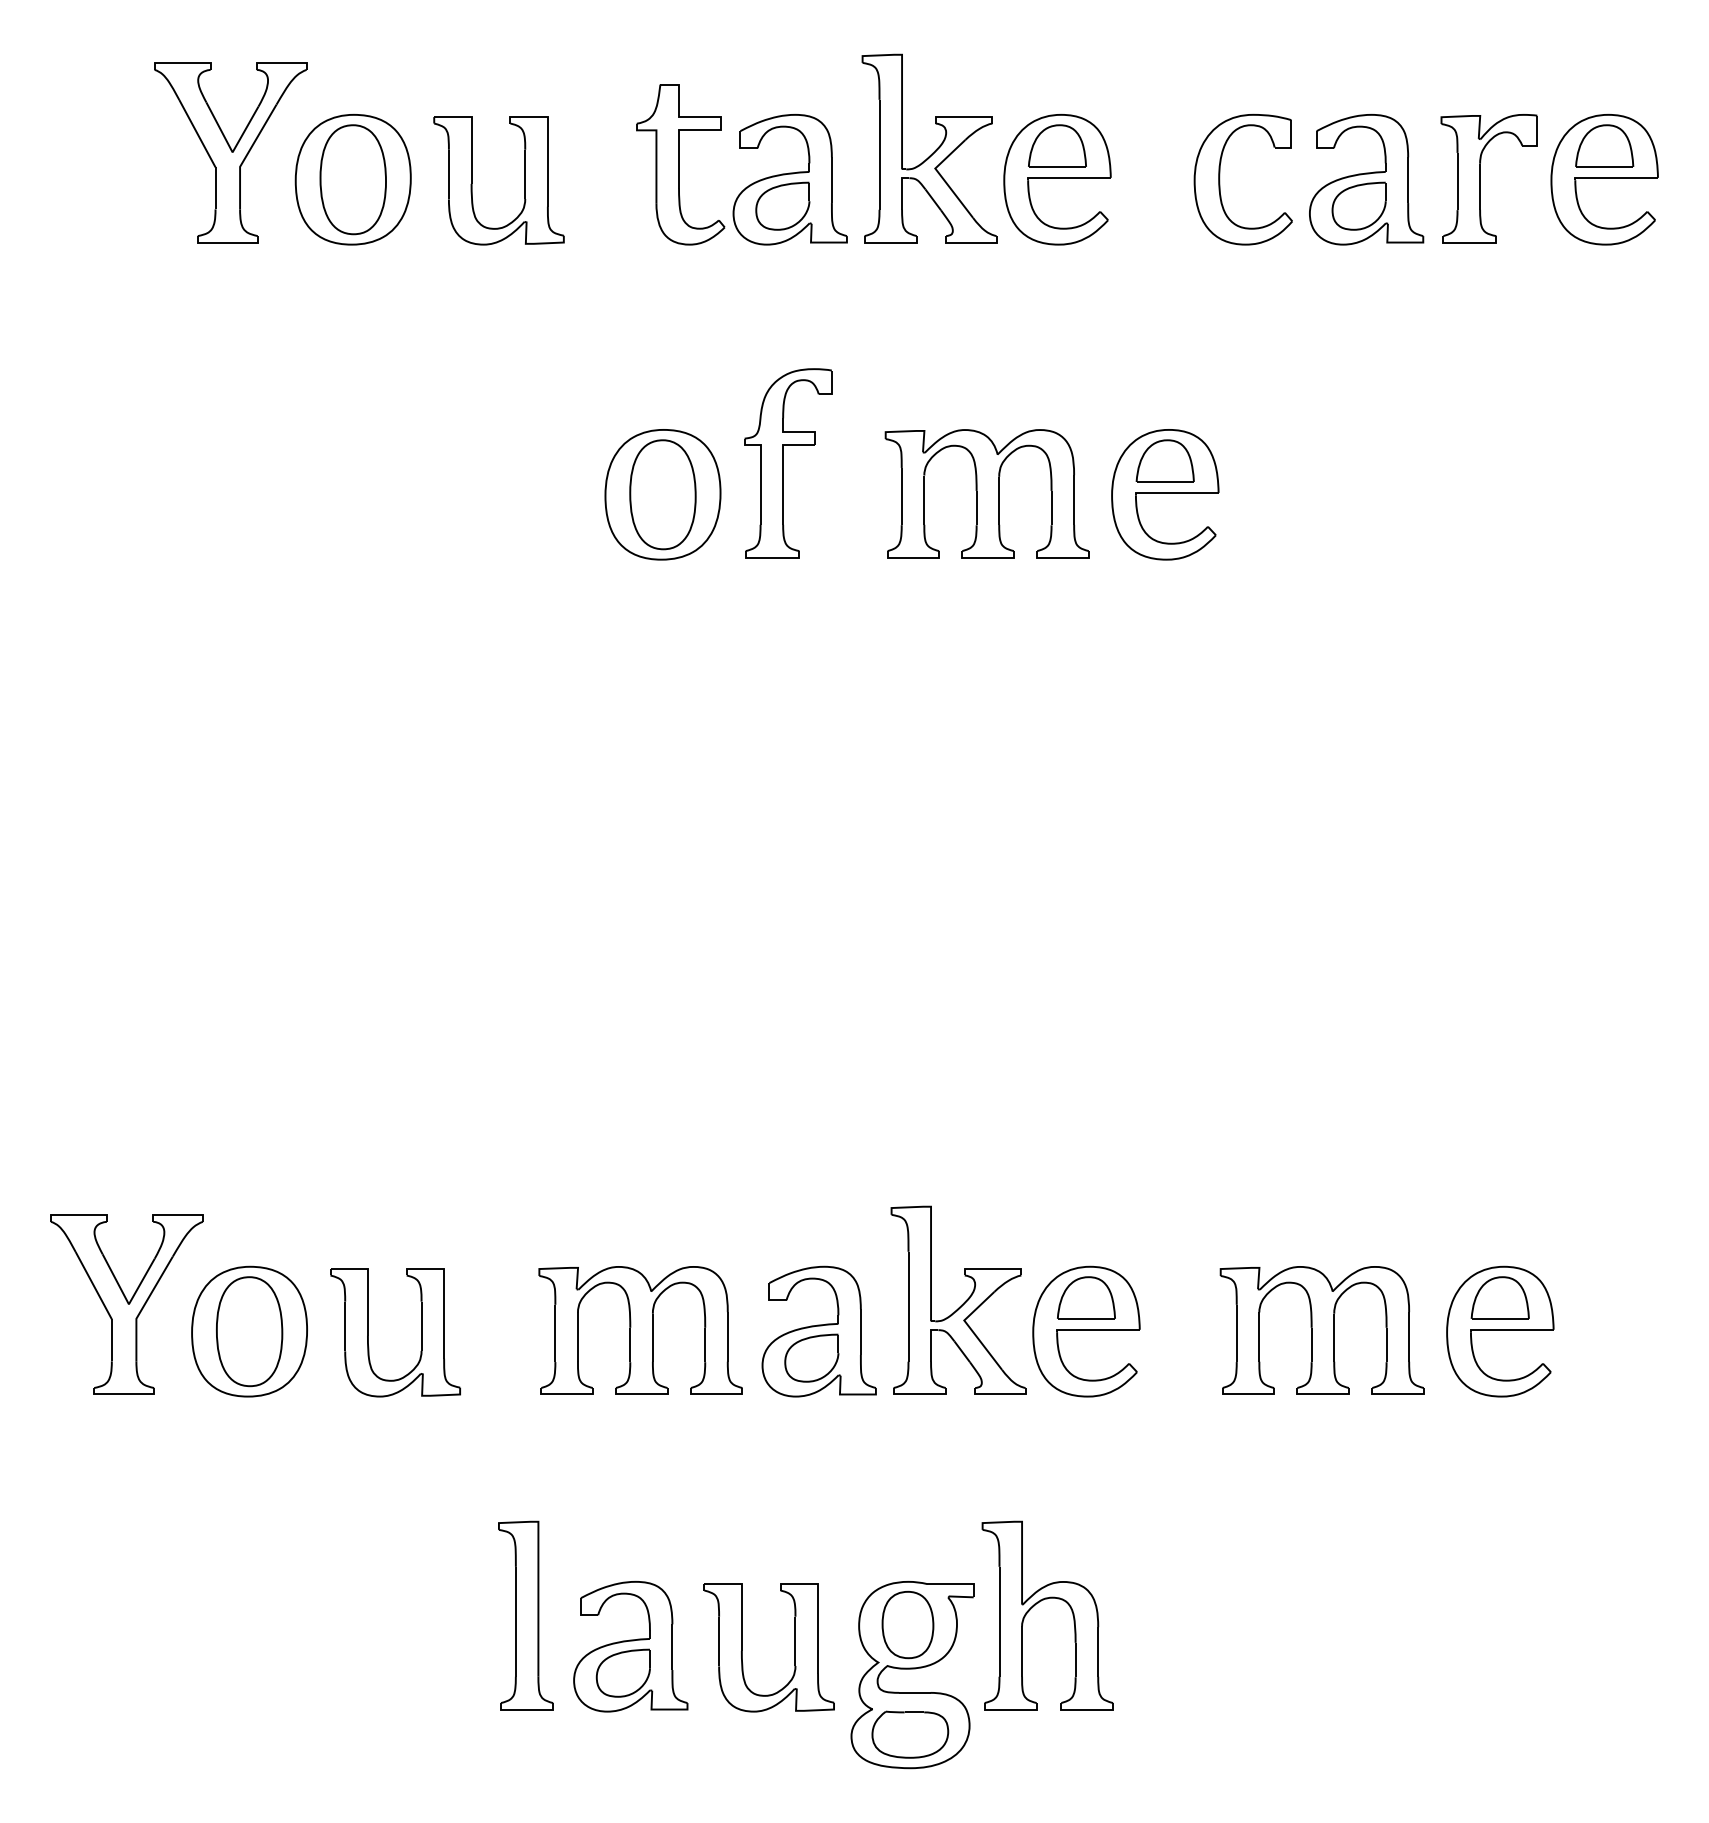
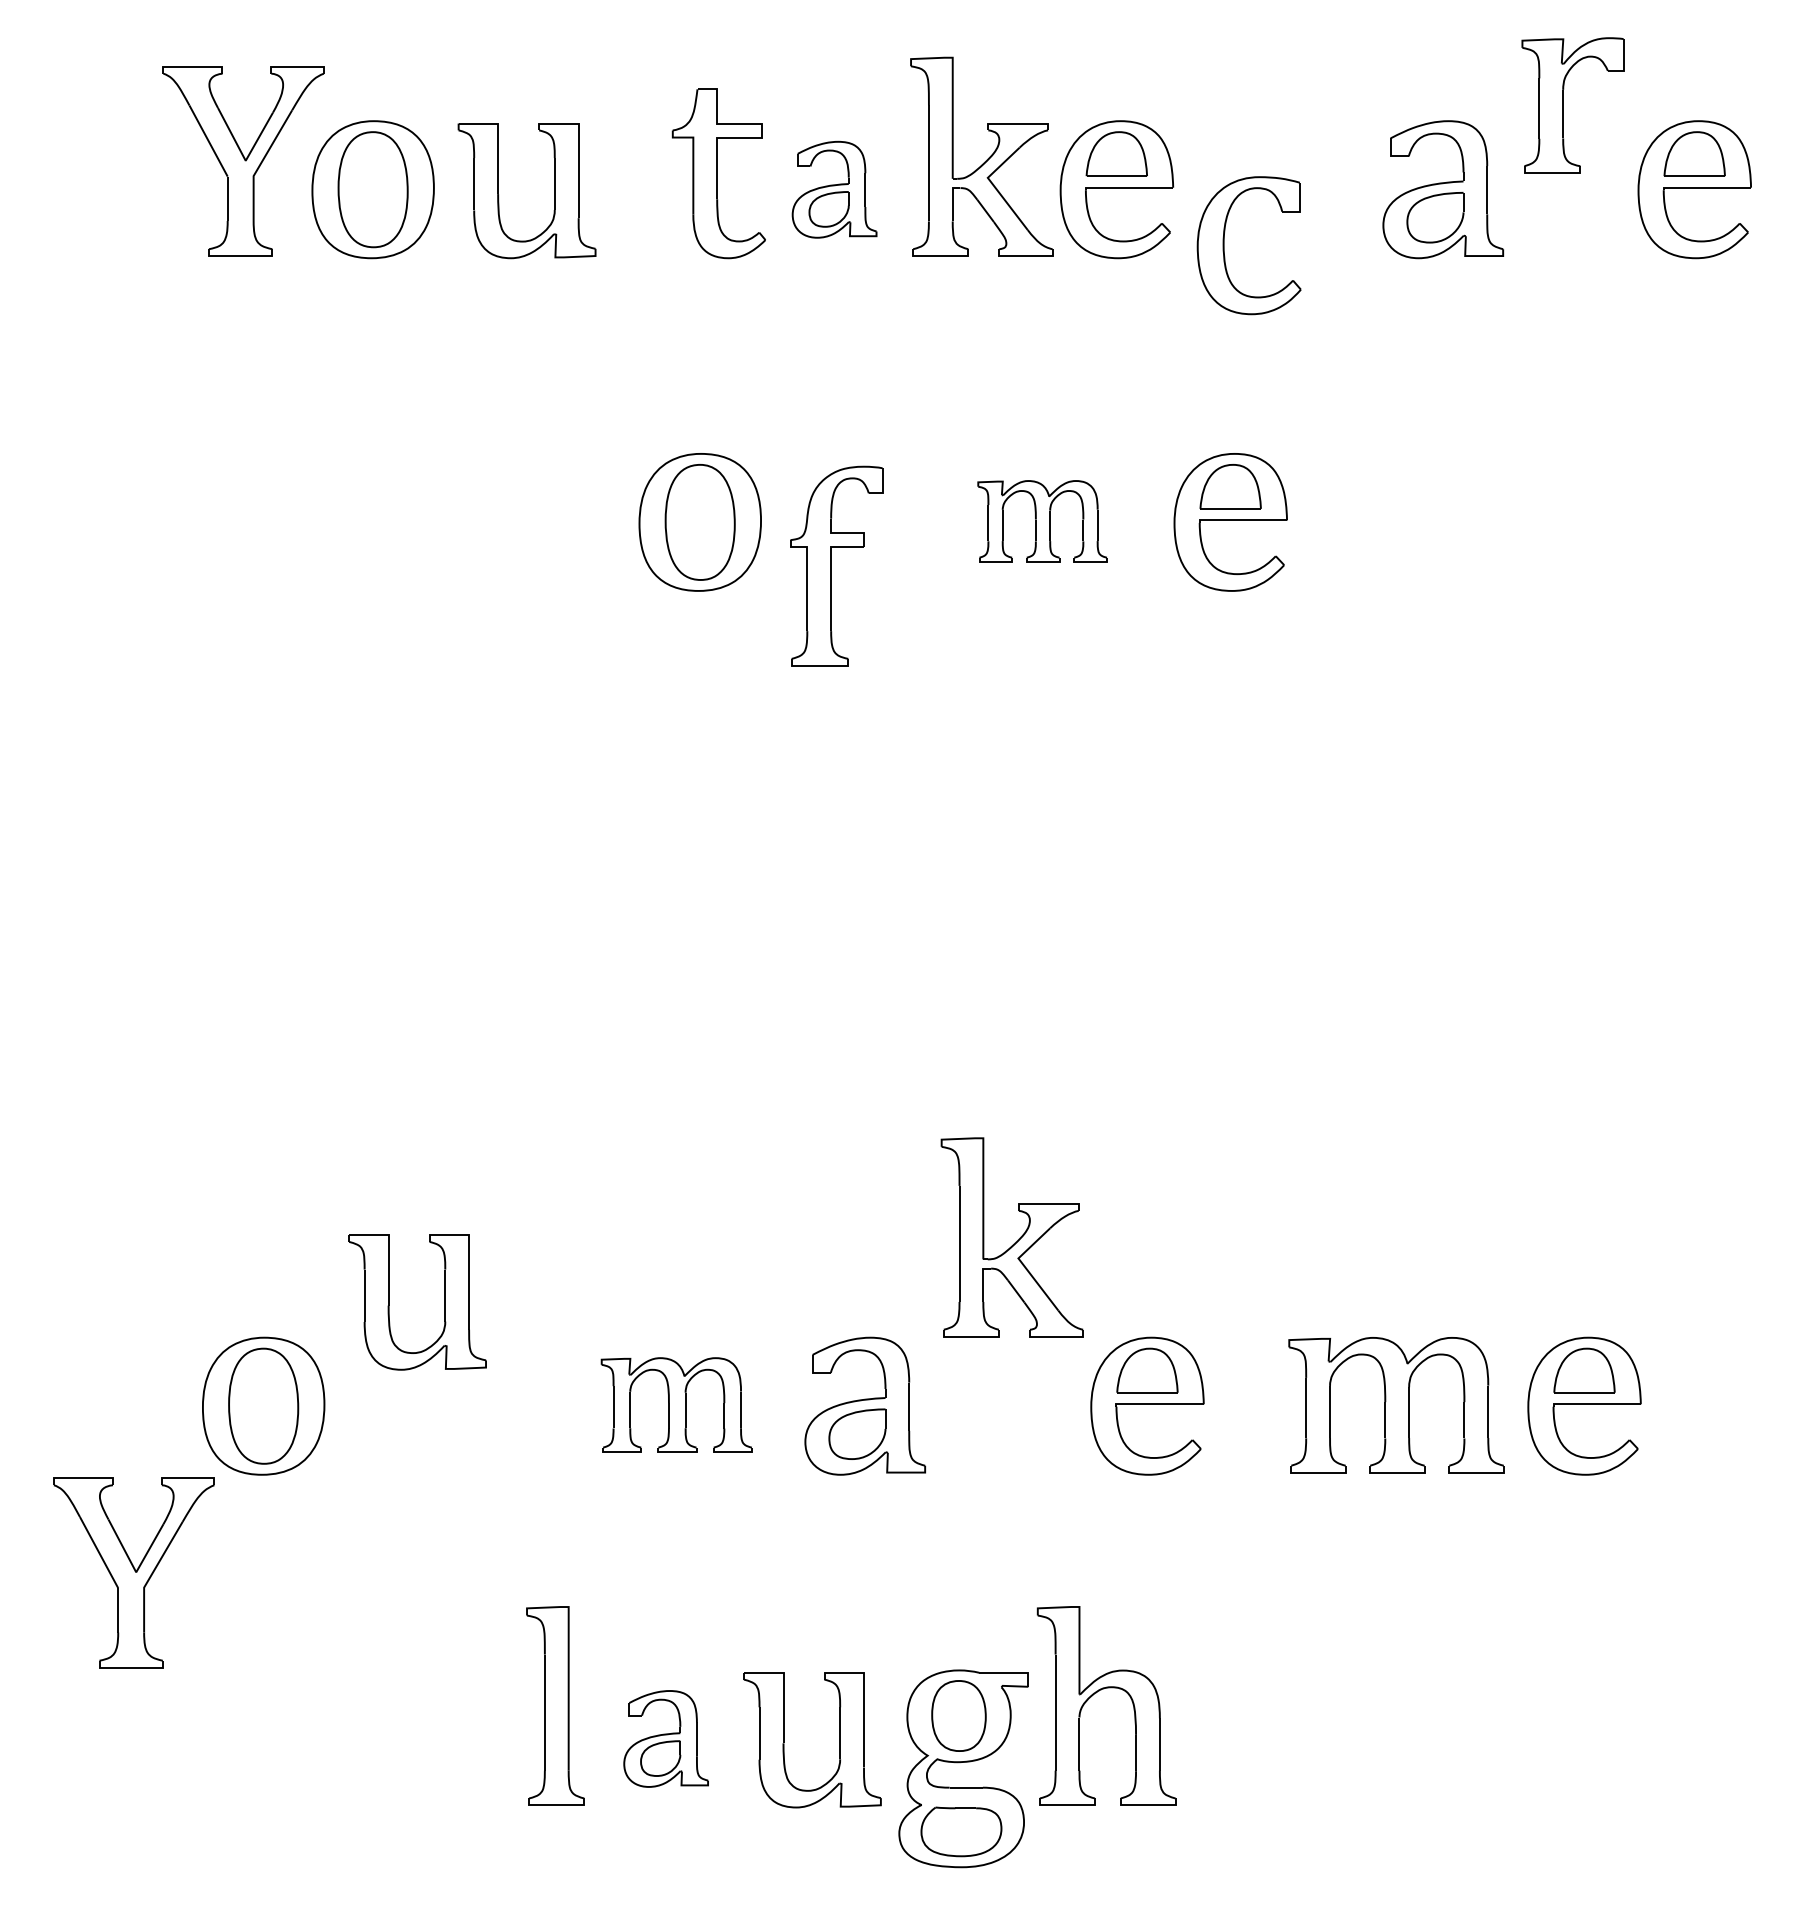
part: (1480, 178) -> (1563, 105), moved
part: (790, 179) -> (834, 189), size x0.7
part: (1220, 179) -> (1224, 245), moved
part: (788, 462) -> (836, 565), moved
part: (987, 493) -> (1042, 521), size x0.6
part: (126, 1304) -> (133, 1572), moved
part: (959, 1306) -> (1013, 1243), moved
part: (640, 1330) -> (676, 1405), size x0.7
part: (420, 1332) -> (444, 1302), moved
part: (630, 1646) -> (665, 1738), size x0.7

